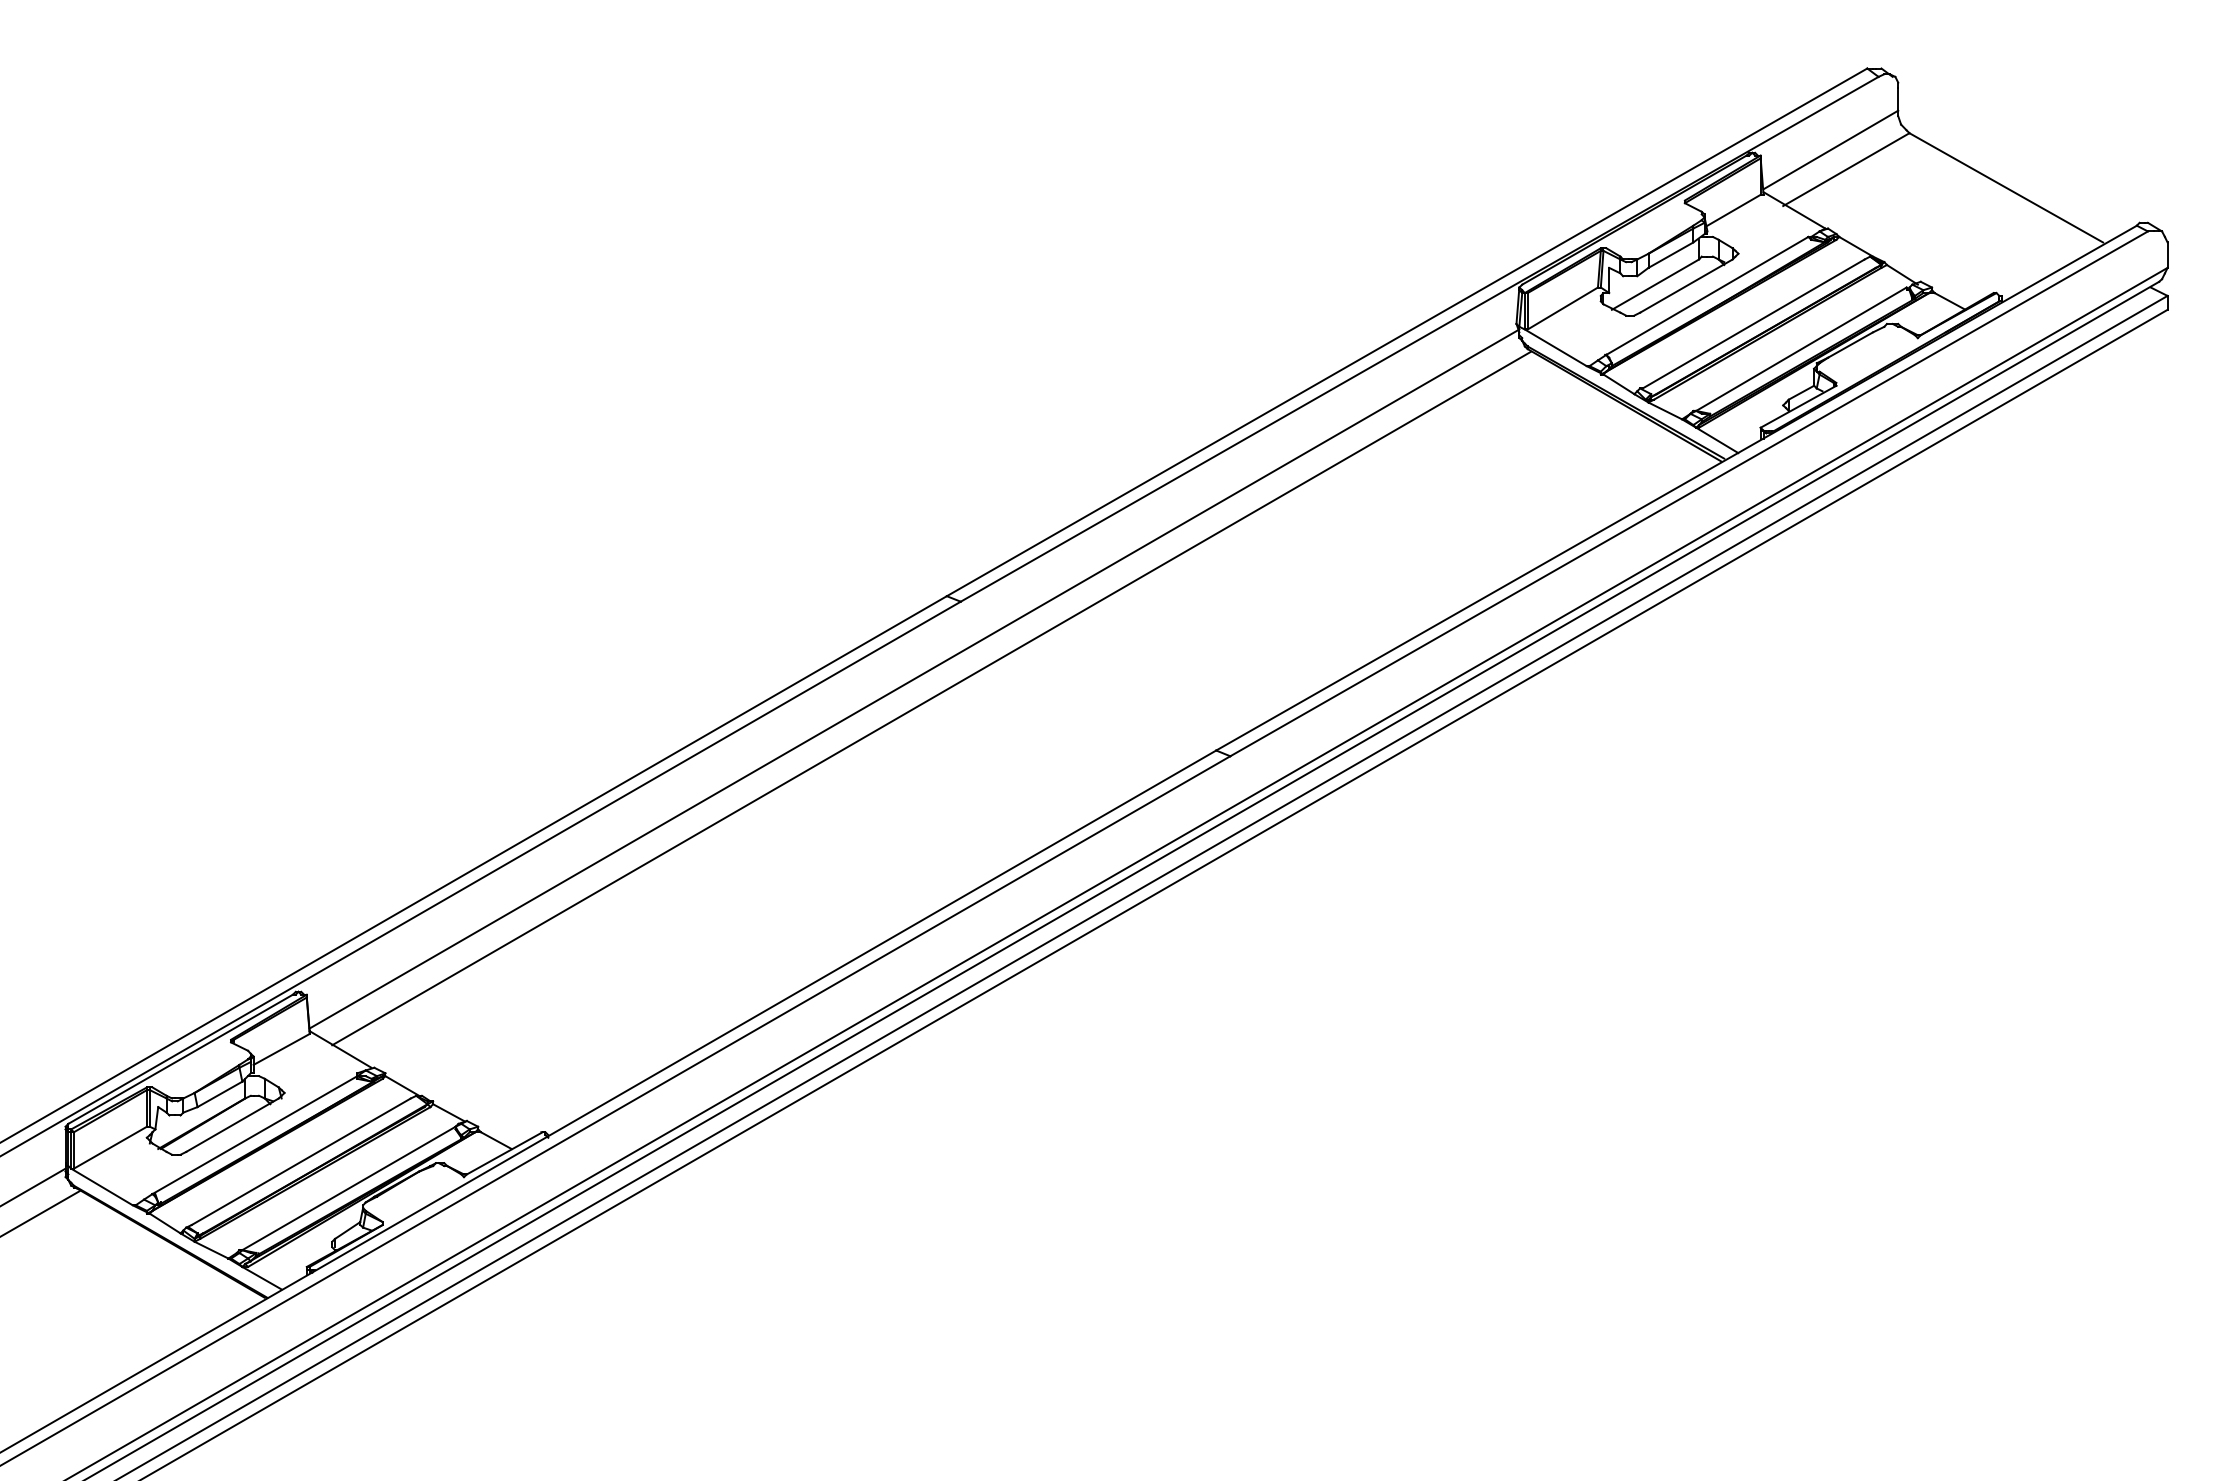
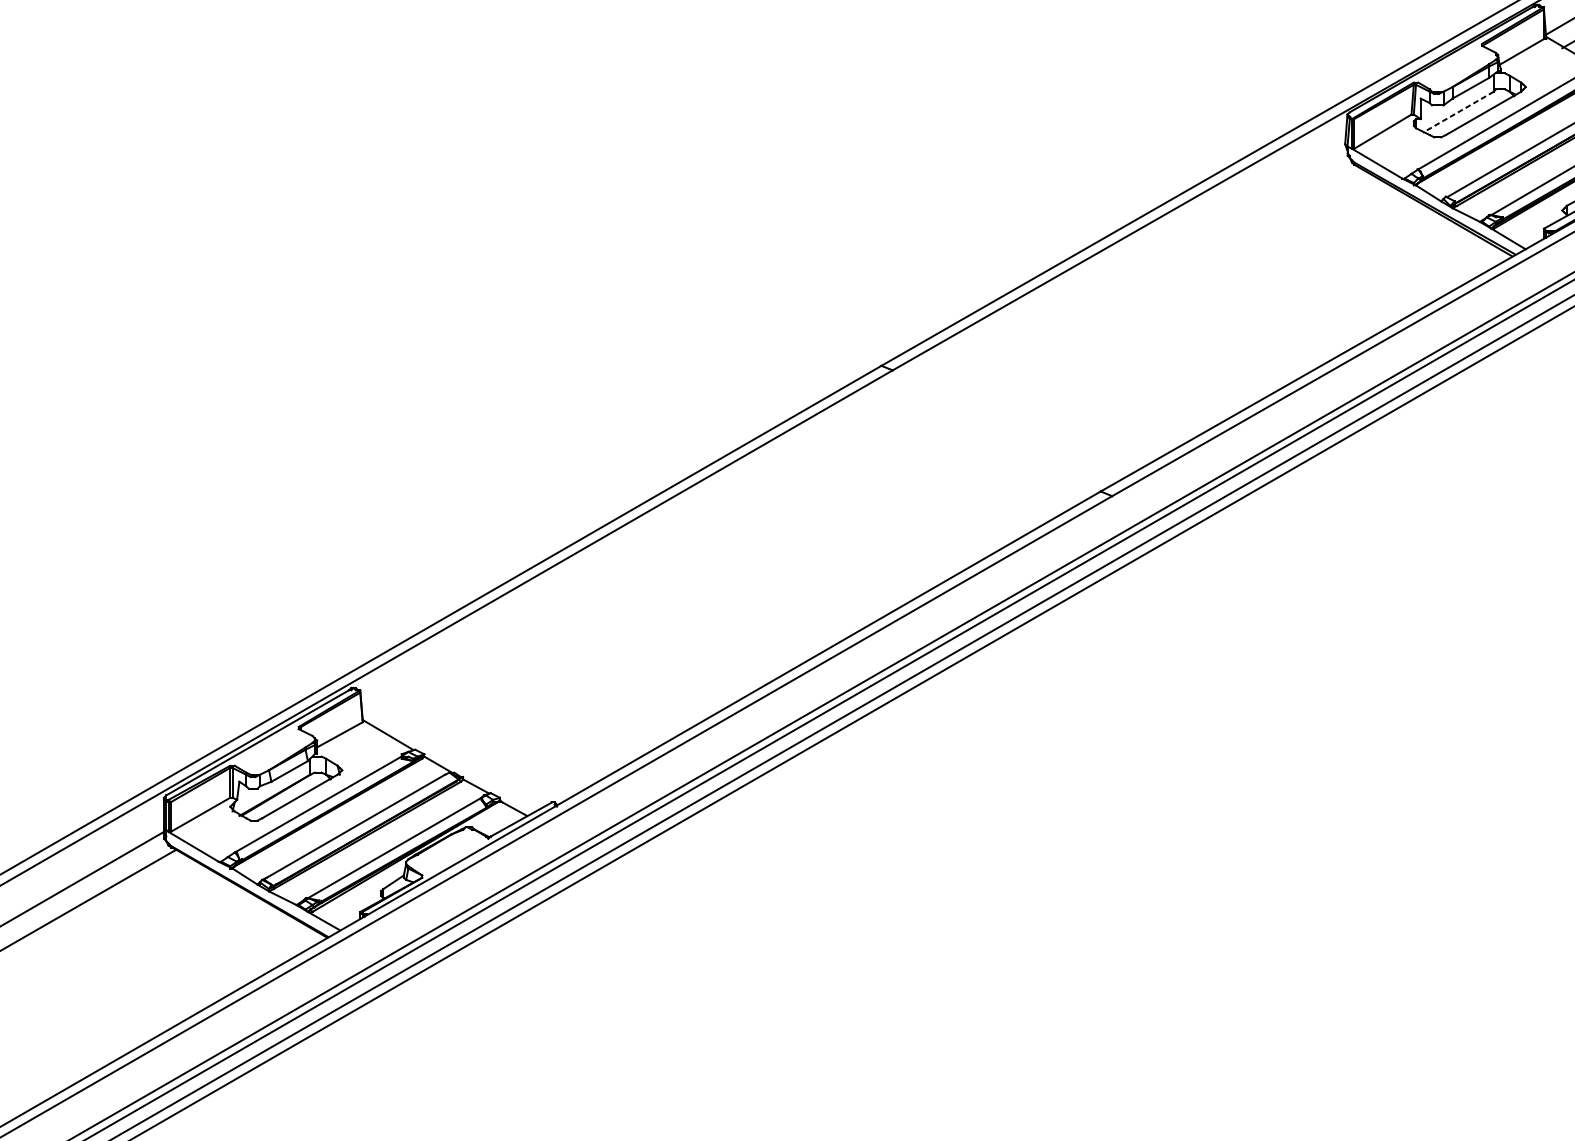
line: (1655, 284) -> (1458, 112), solid -> dashed
line: (914, 678) -> (855, 432), removed
line: (931, 698) -> (868, 449), removed

